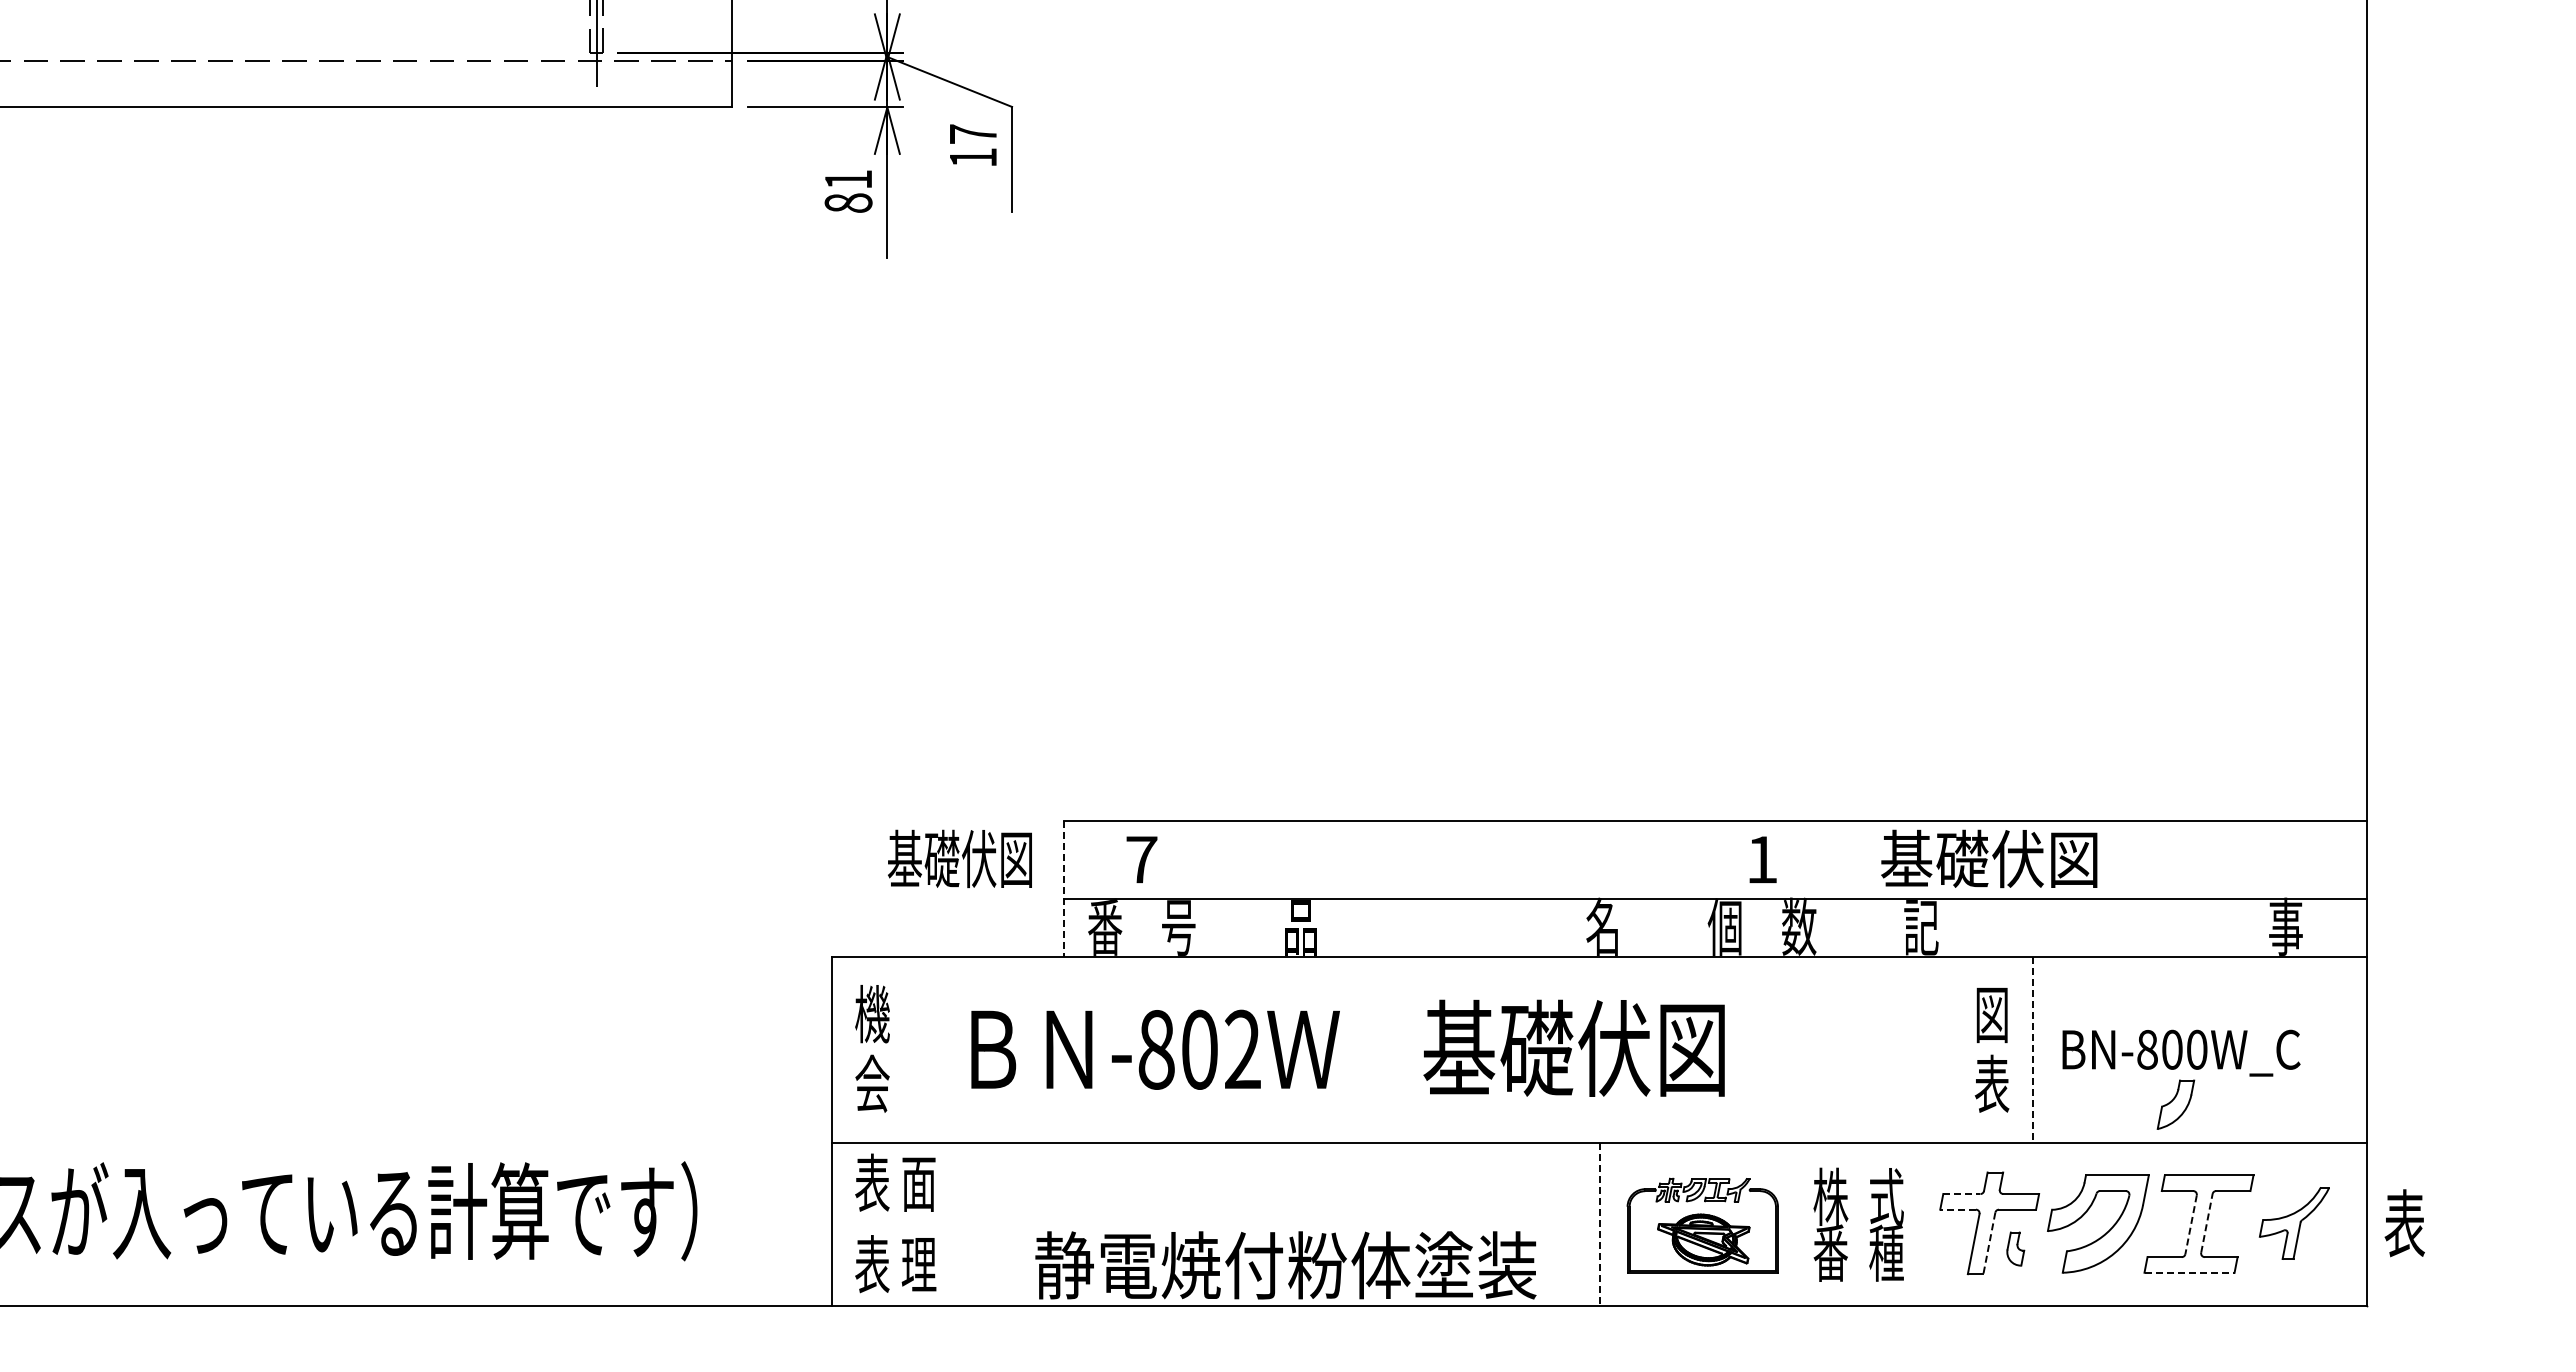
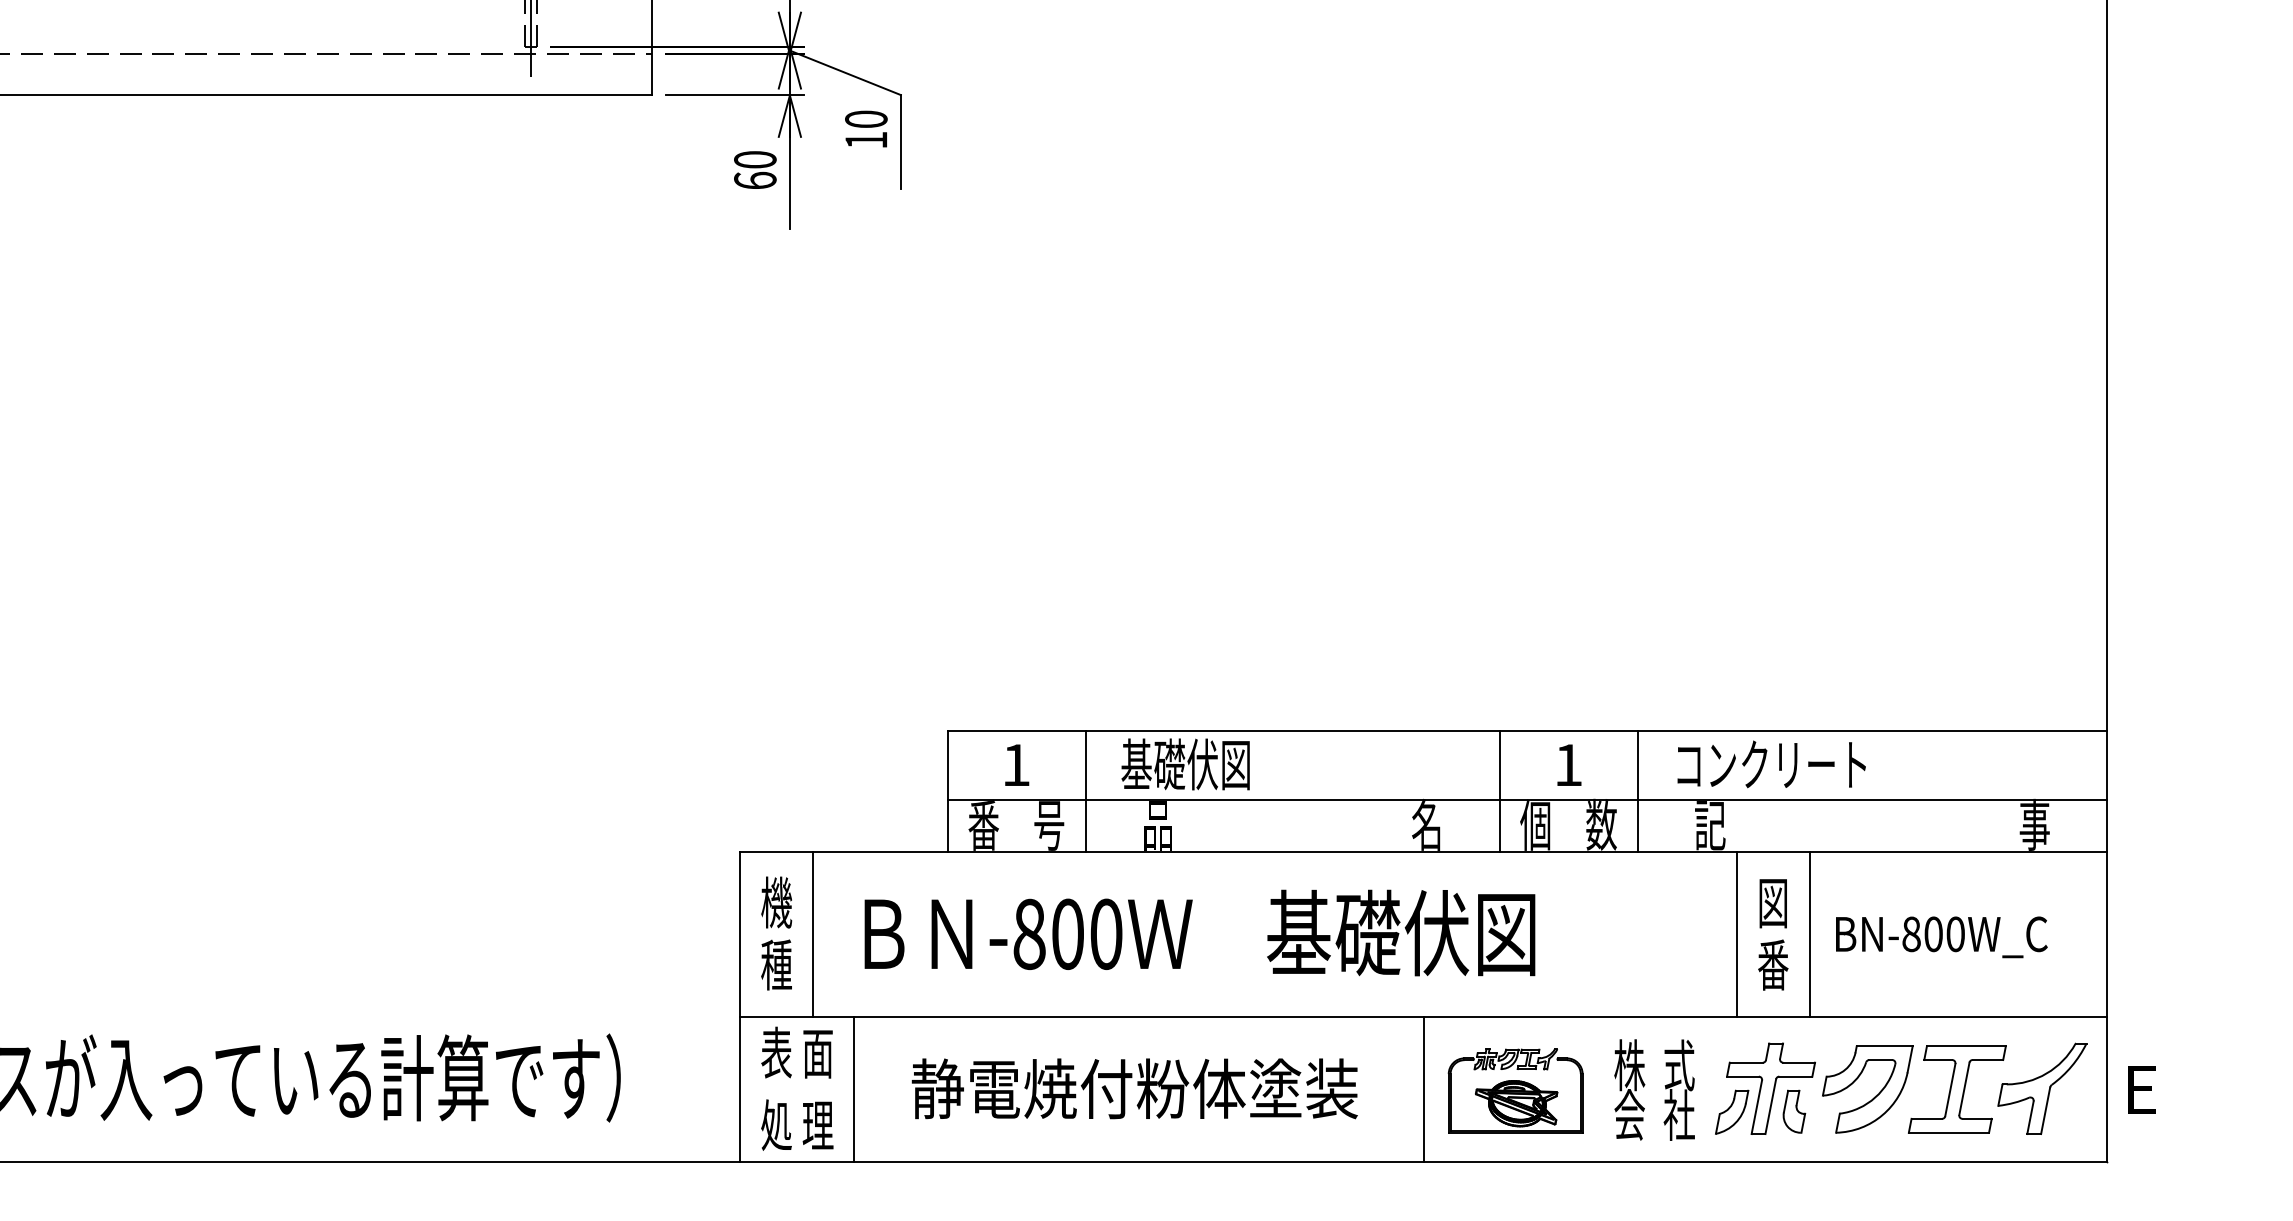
text: (973, 133) -> (866, 118), 17 -> 10
text: (848, 191) -> (755, 170), 81 -> 60
text: (959, 858) -> (1185, 764), moved
text: (1989, 858) -> (1770, 764), 基礎伏図 -> コンクリート
text: (1141, 859) -> (1016, 764), 7 -> 1
line: (1064, 888) -> (947, 790), dashed -> solid
line: (1219, 888) -> (1085, 790), added
line: (1684, 888) -> (1499, 790), added
line: (1839, 888) -> (1637, 790), added
line: (913, 1049) -> (813, 934), added
text: (1242, 1049) -> (1106, 934), -802 -> -800
line: (1951, 1049) -> (1737, 934), added
line: (2032, 1050) -> (1809, 934), dashed -> solid
text: (872, 1083) -> (776, 964), 会 -> 種
text: (1991, 1083) -> (1772, 964), 表 -> 番
part: (2175, 1104) -> (1731, 1112), moved
line: (1961, 1194) -> (1745, 1063), dashed -> solid
line: (1958, 1209) -> (1743, 1076), dashed -> solid
line: (959, 1223) -> (854, 1088), added
line: (2206, 1223) -> (1964, 1088), dashed -> solid
part: (2294, 1223) -> (2042, 1088), size x1.43
text: (2404, 1223) -> (2140, 1088), 表 -> E
line: (1599, 1224) -> (1423, 1089), dashed -> solid
line: (2191, 1224) -> (1950, 1089), dashed -> solid
line: (1989, 1243) -> (1770, 1106), dashed -> solid
part: (2015, 1248) -> (1794, 1111), size x1.43
text: (1830, 1252) -> (1629, 1114), 番 -> 会
text: (1886, 1252) -> (1679, 1114), 種 -> 社
text: (872, 1264) -> (776, 1125), 表 -> 処
text: (1285, 1265) -> (1134, 1088), moved
line: (2190, 1272) -> (1949, 1132), dashed -> solid

